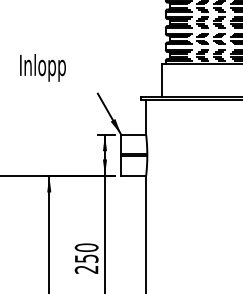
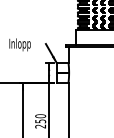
text: (41, 67) -> (19, 44), moved

